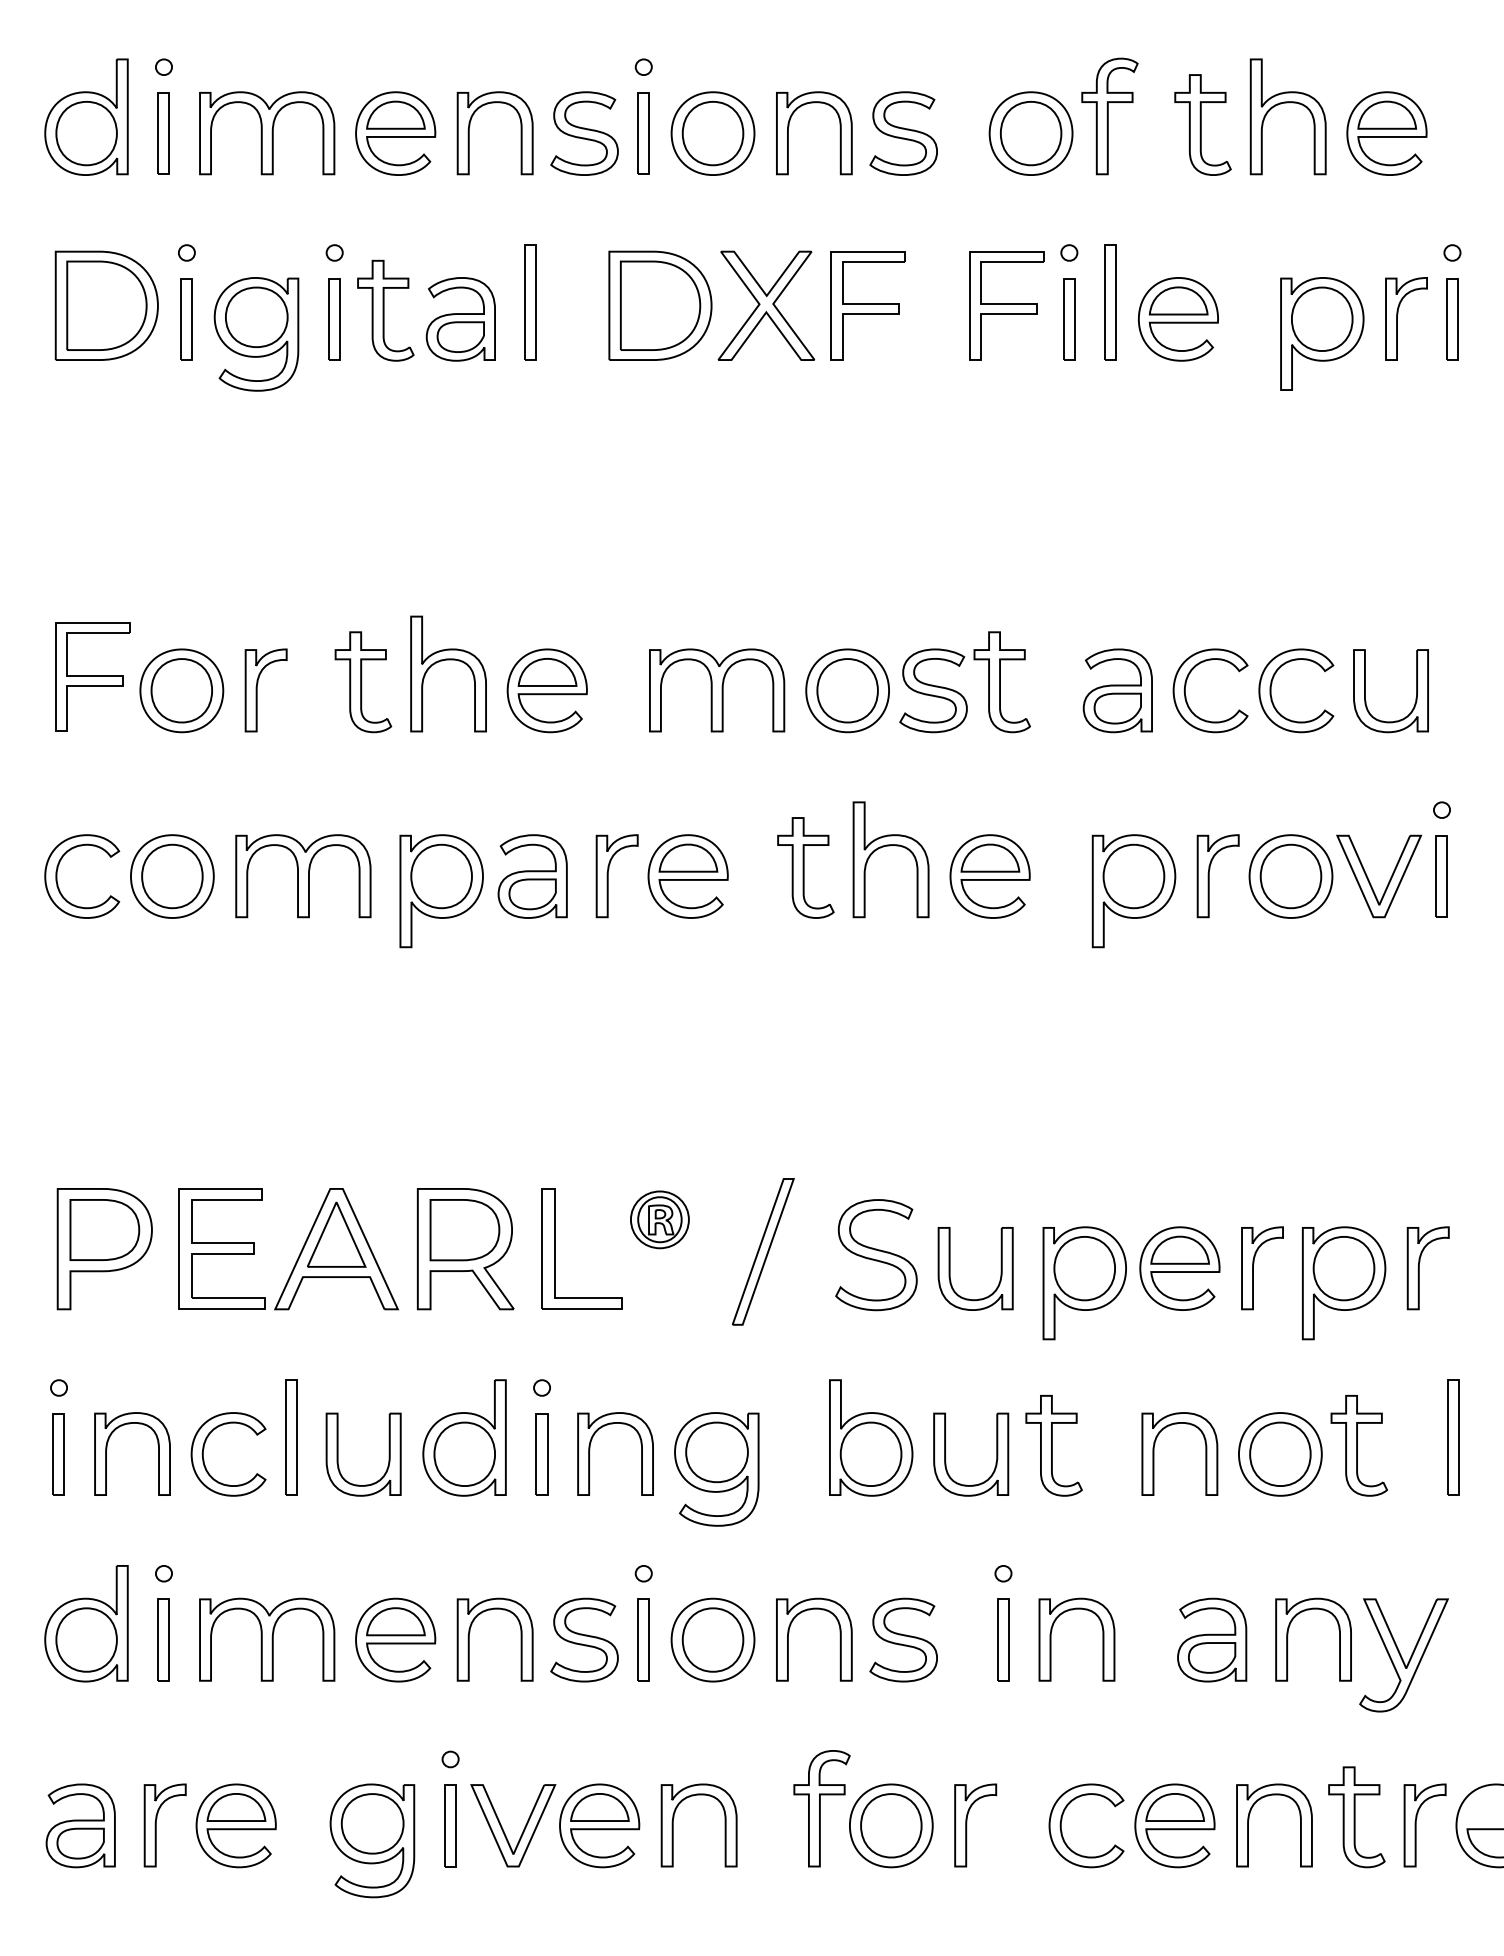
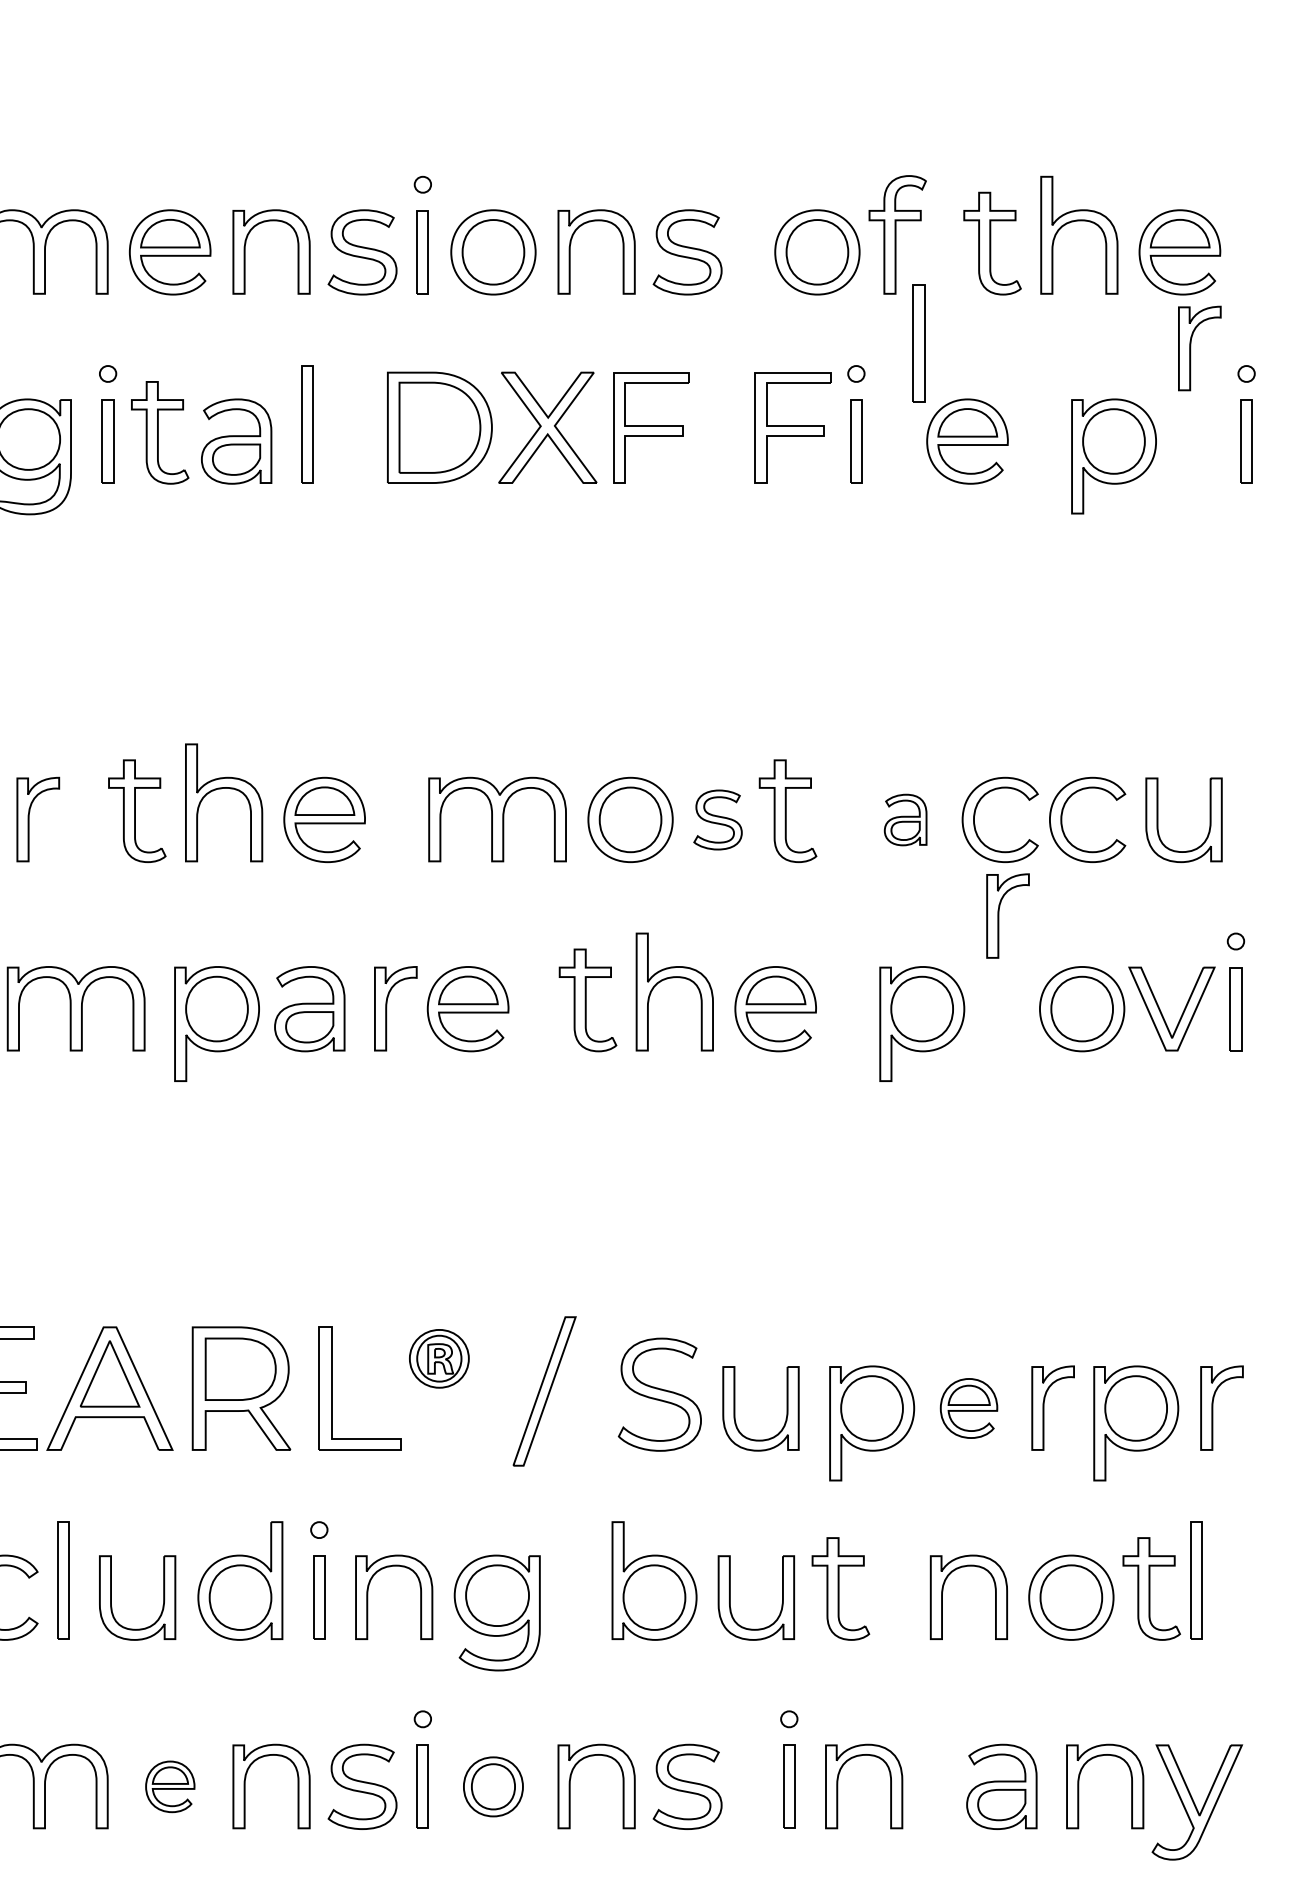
part: (1110, 302) -> (918, 342), moved
part: (1398, 314) -> (1191, 343), moved
part: (933, 690) -> (718, 819), size x0.7
part: (1117, 690) -> (905, 819), size x0.6
part: (1209, 876) -> (999, 916), moved
part: (1179, 1268) -> (968, 1408), size x0.7
part: (1453, 1437) -> (1196, 1580), moved
part: (395, 1639) -> (170, 1786), size x0.6
part: (712, 1639) -> (492, 1786), size x0.7

